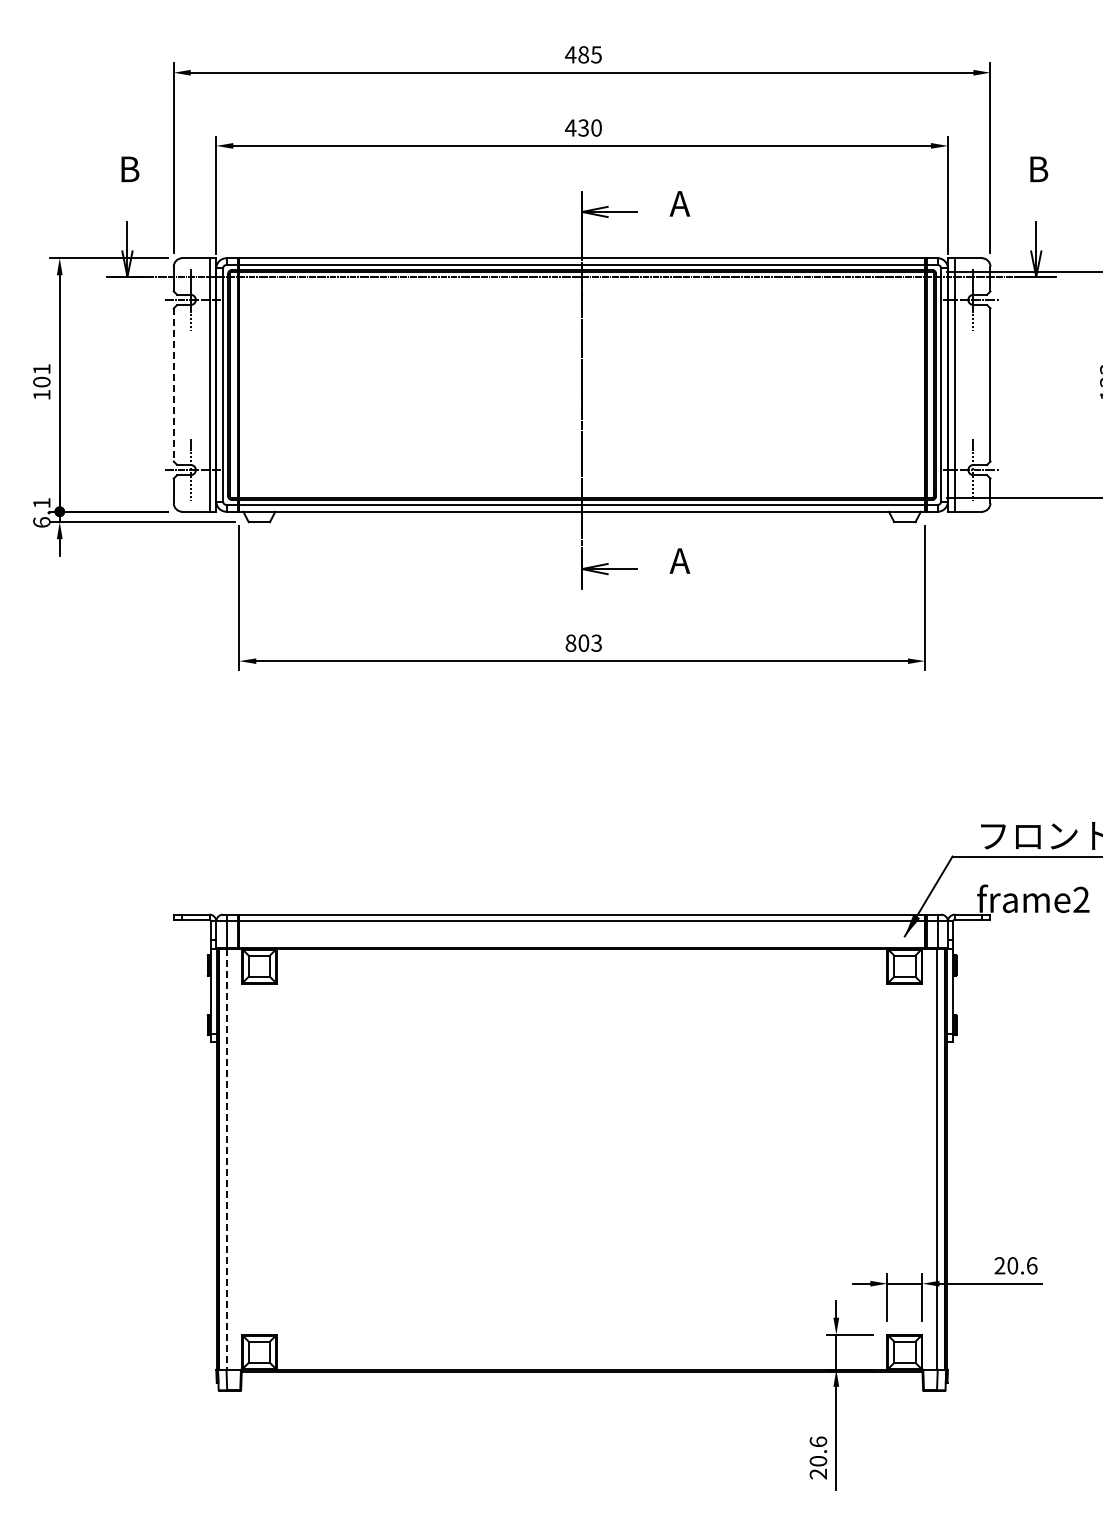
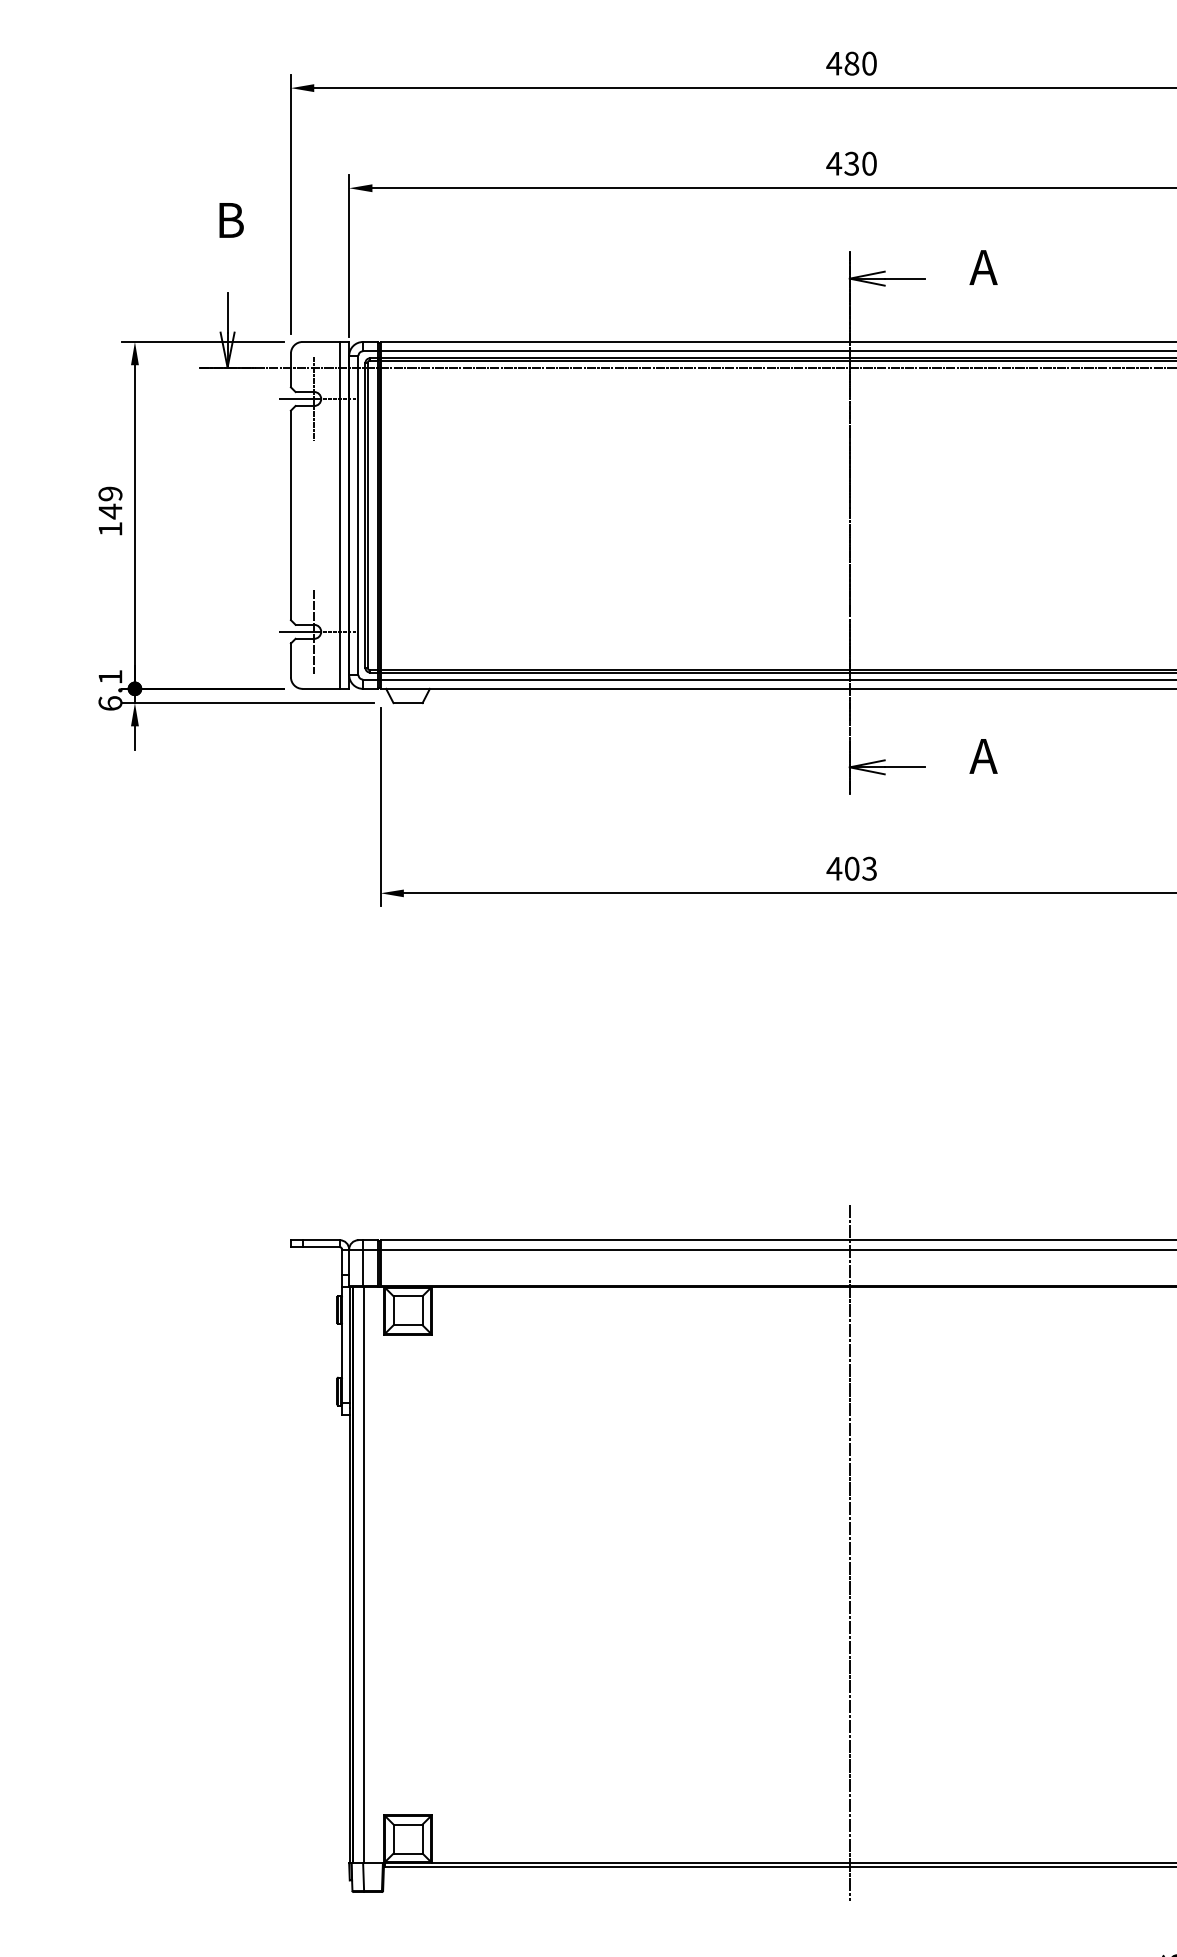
text: (596, 54) -> (869, 63), 485 -> 480
text: (41, 375) -> (109, 502), 101 -> 149
line: (173, 385) -> (290, 516), dashed -> solid
text: (570, 642) -> (833, 867), 803 -> 403
line: (582, 1143) -> (850, 1553), added
line: (226, 1159) -> (363, 1575), dashed -> solid

